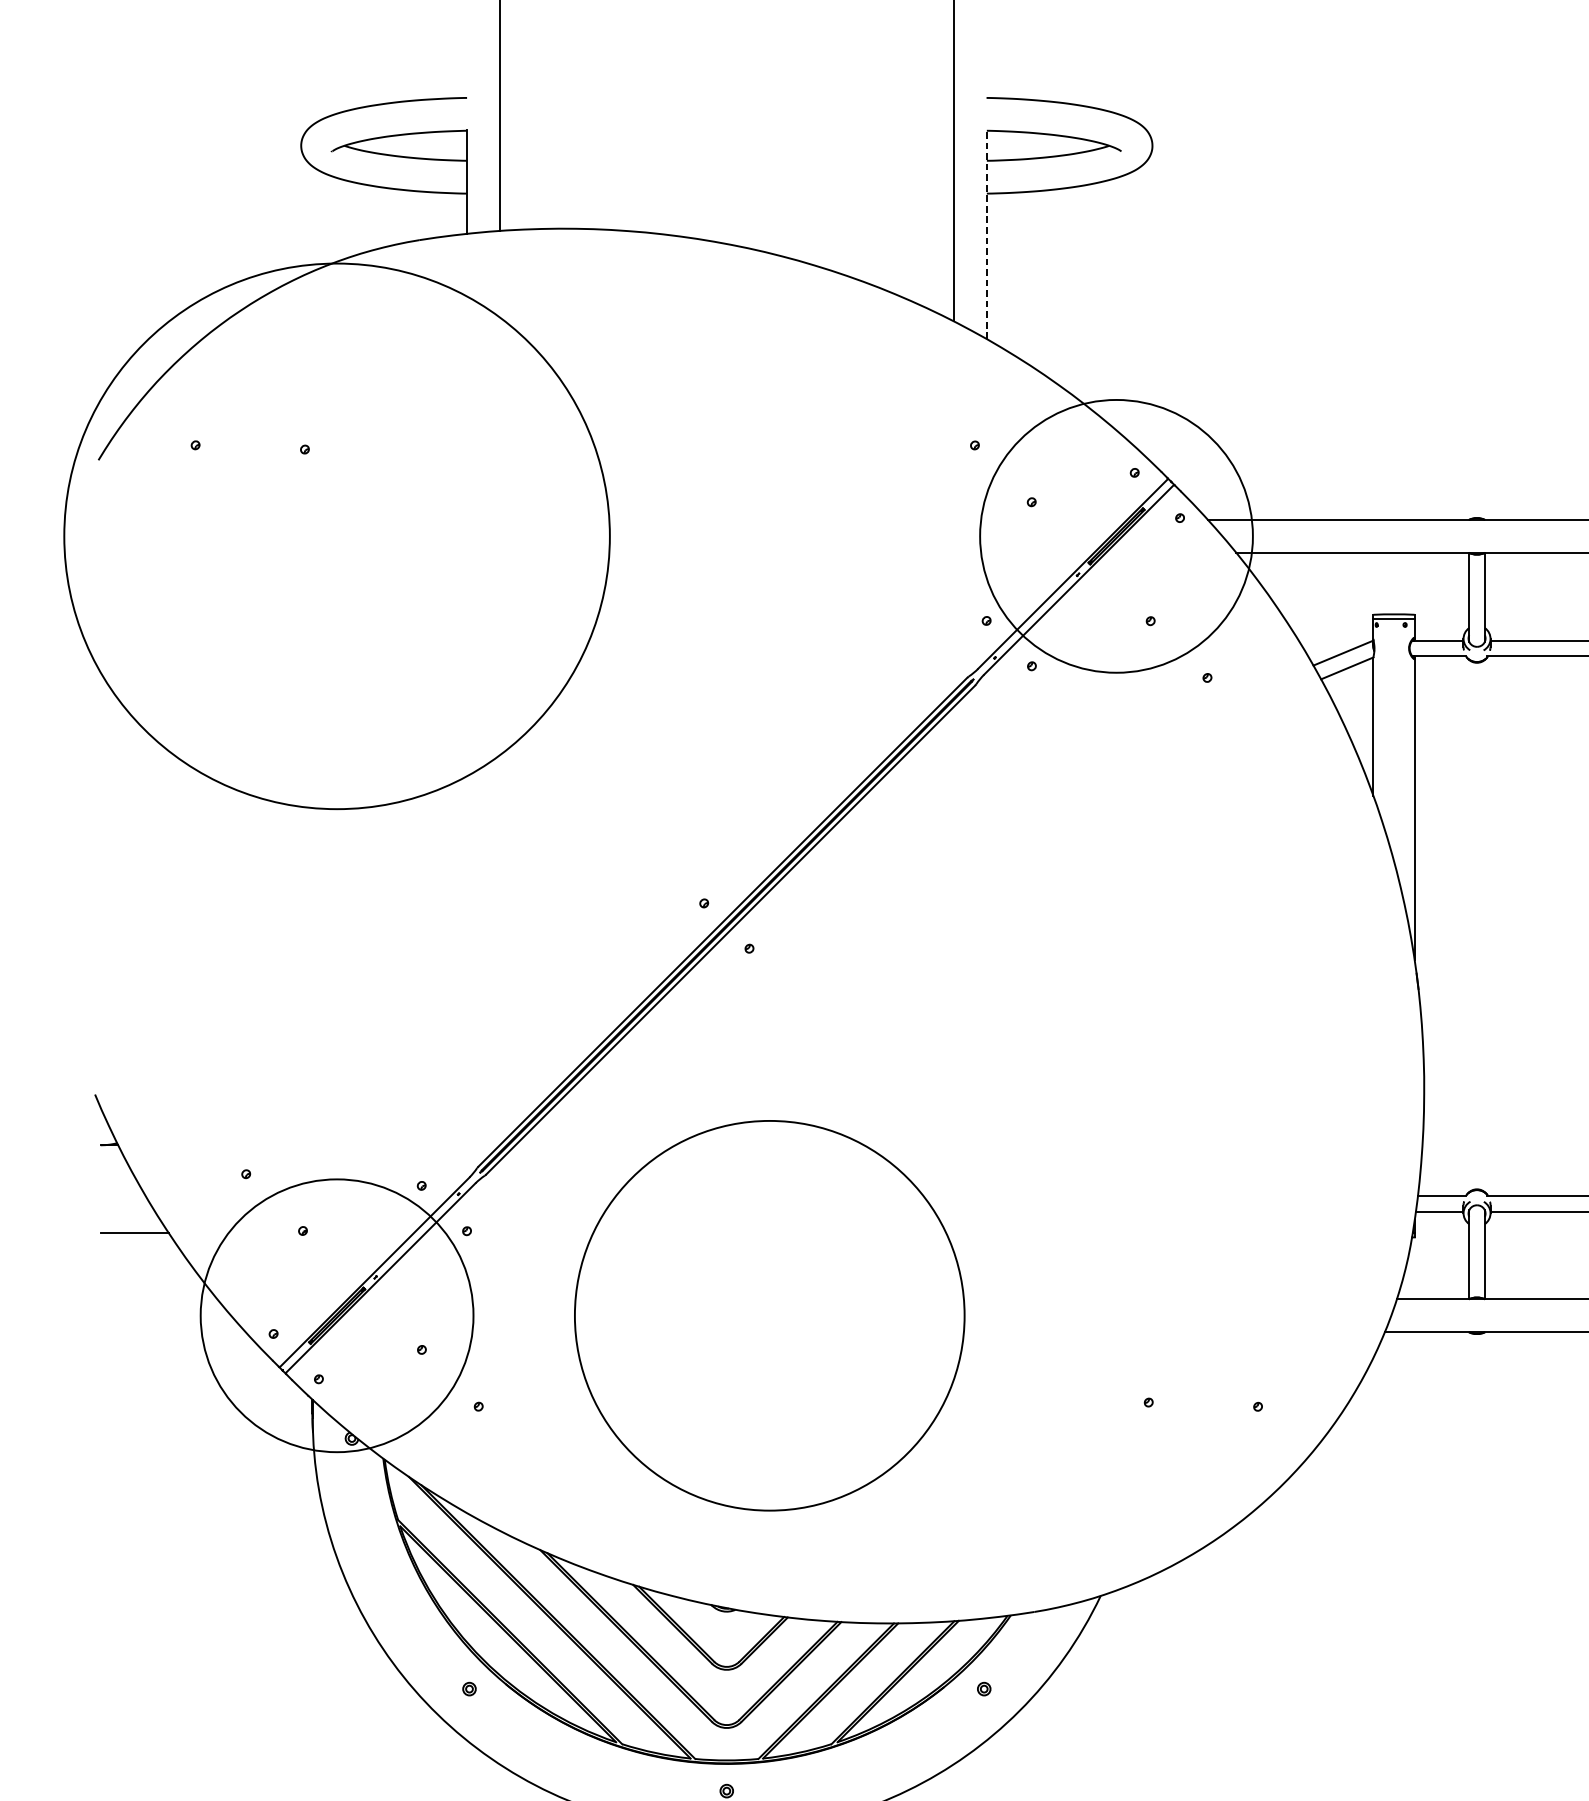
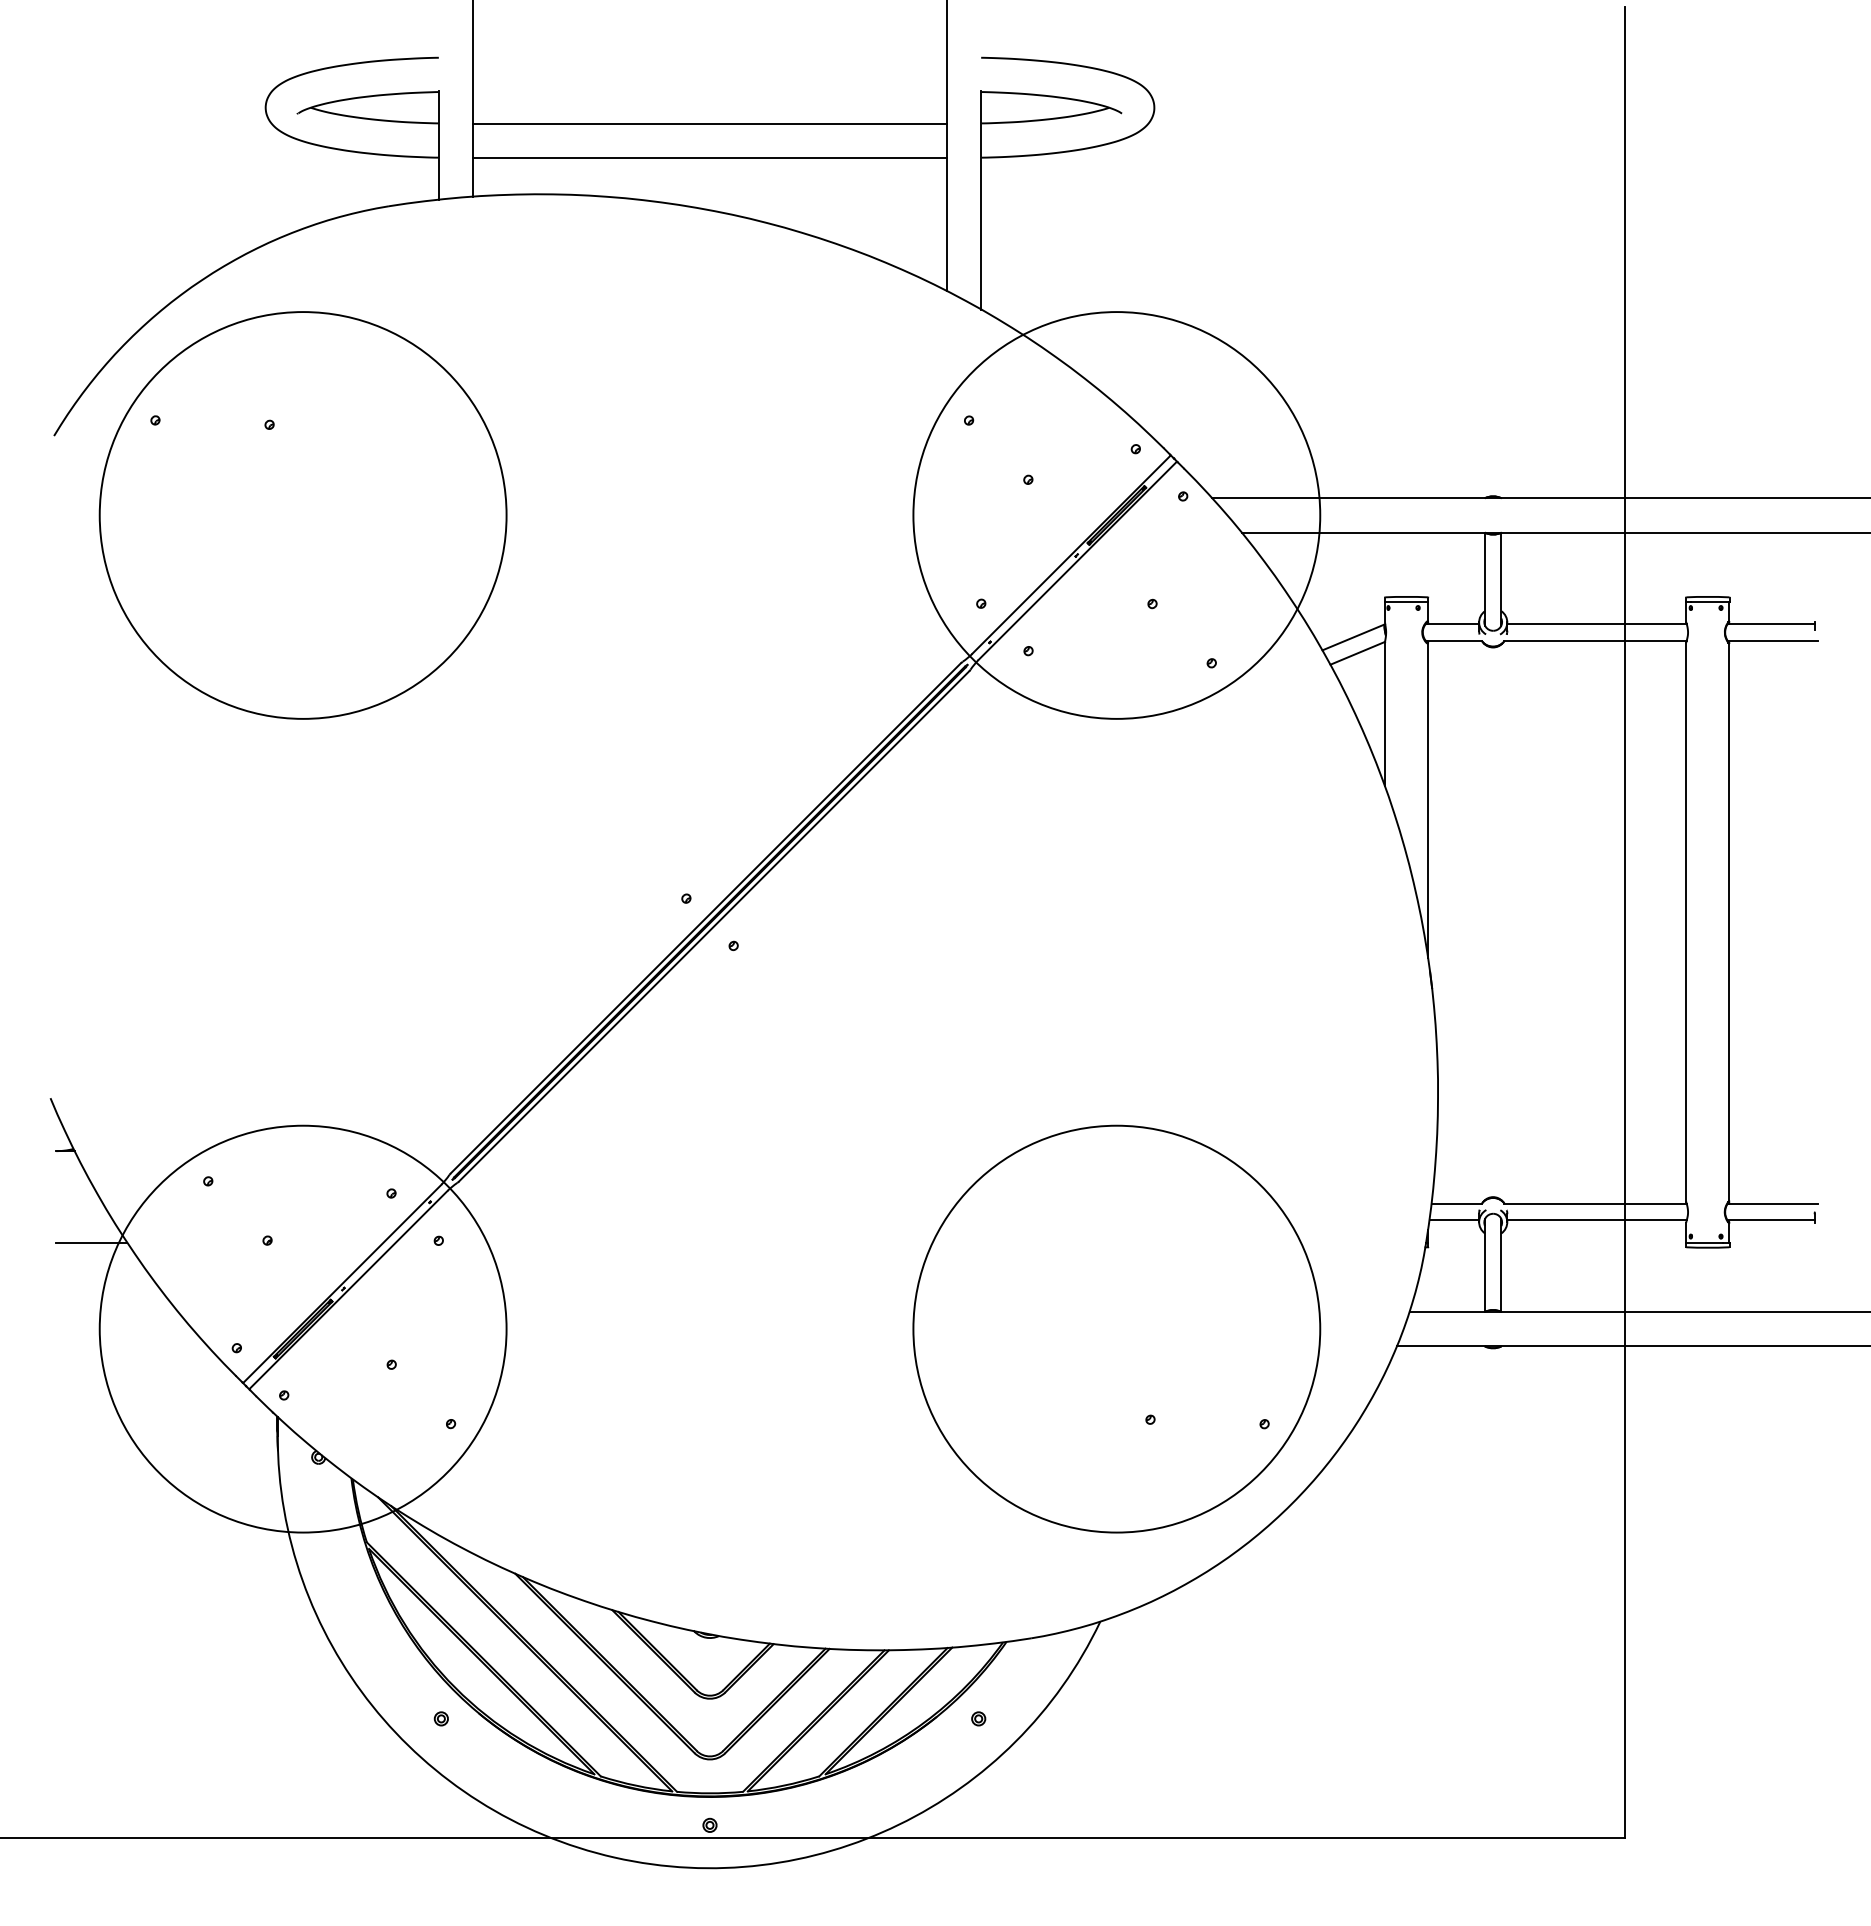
line: (726, 160) -> (709, 123), added
line: (726, 193) -> (709, 157), added
line: (986, 233) -> (981, 199), dashed -> solid
circle: (336, 536) -> (302, 515), size x0.71
circle: (1116, 536) -> (1116, 515), size x1.43
circle: (336, 1315) -> (302, 1328), size x1.43
circle: (769, 1315) -> (1116, 1328), moved

